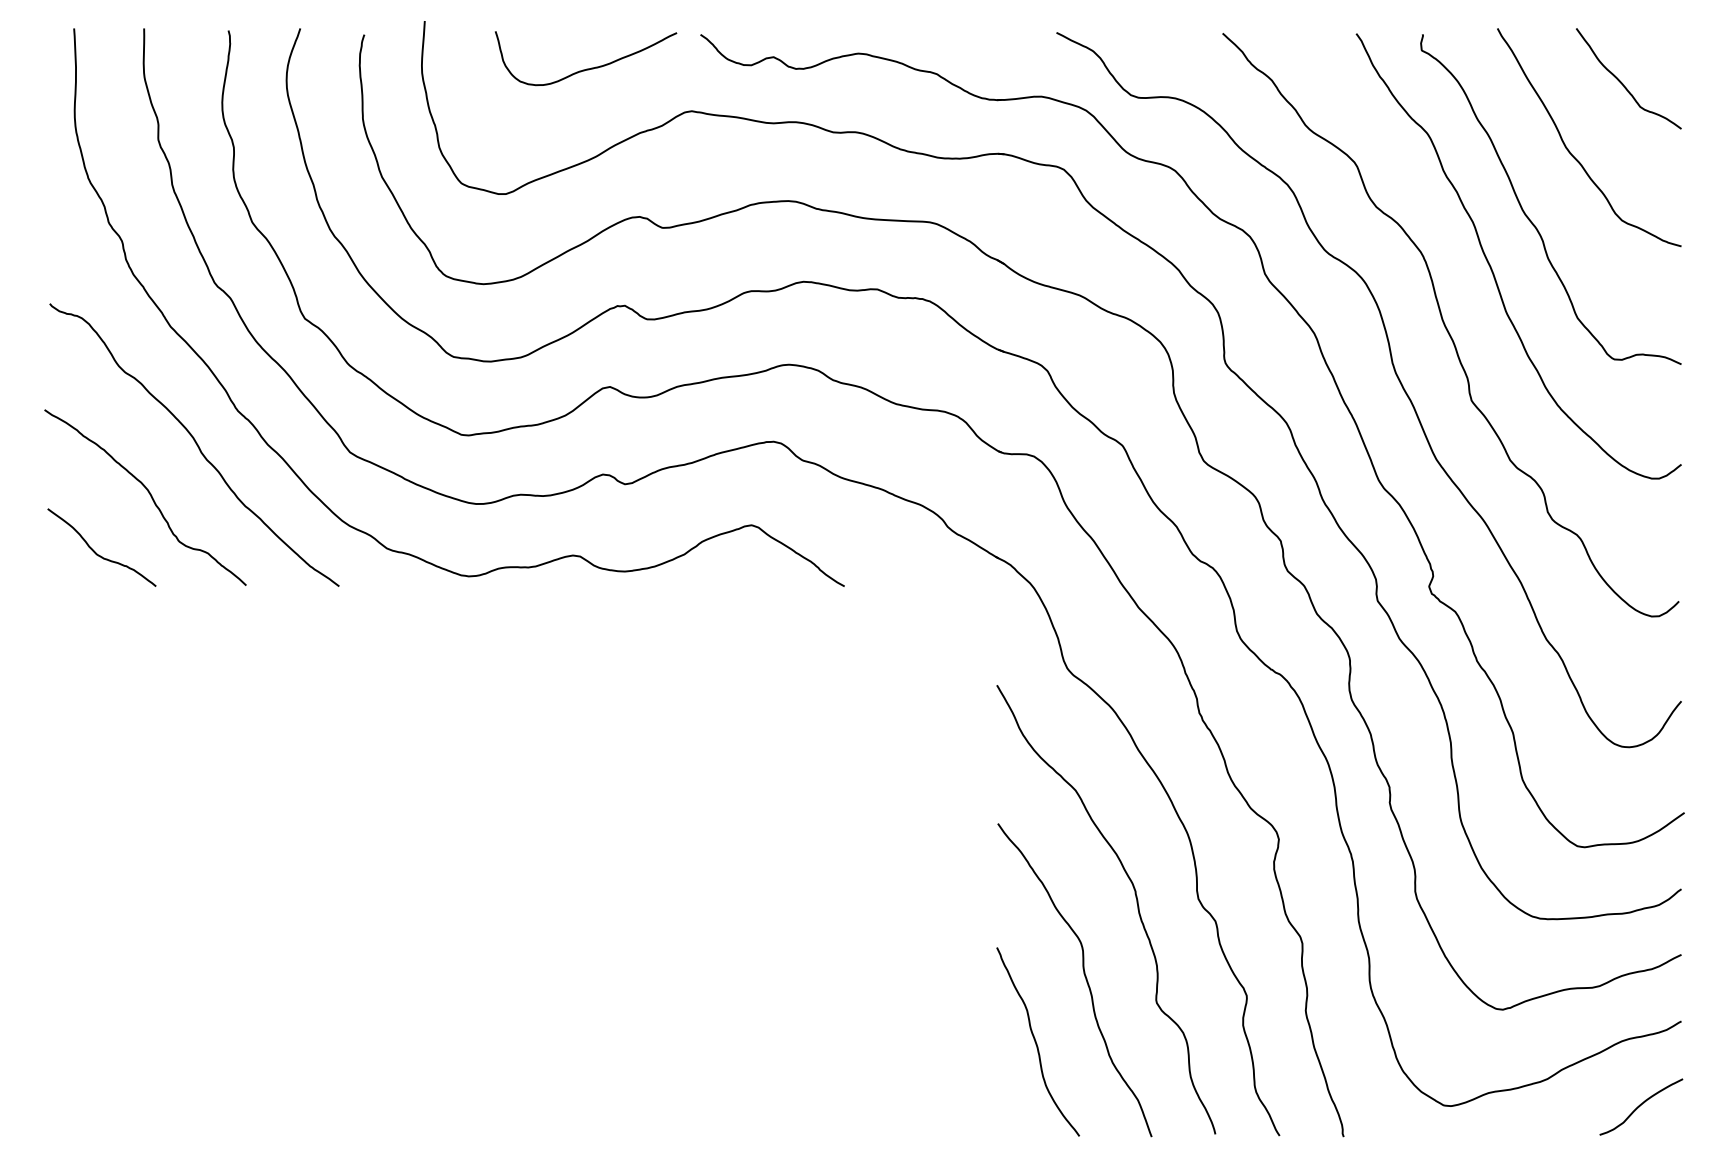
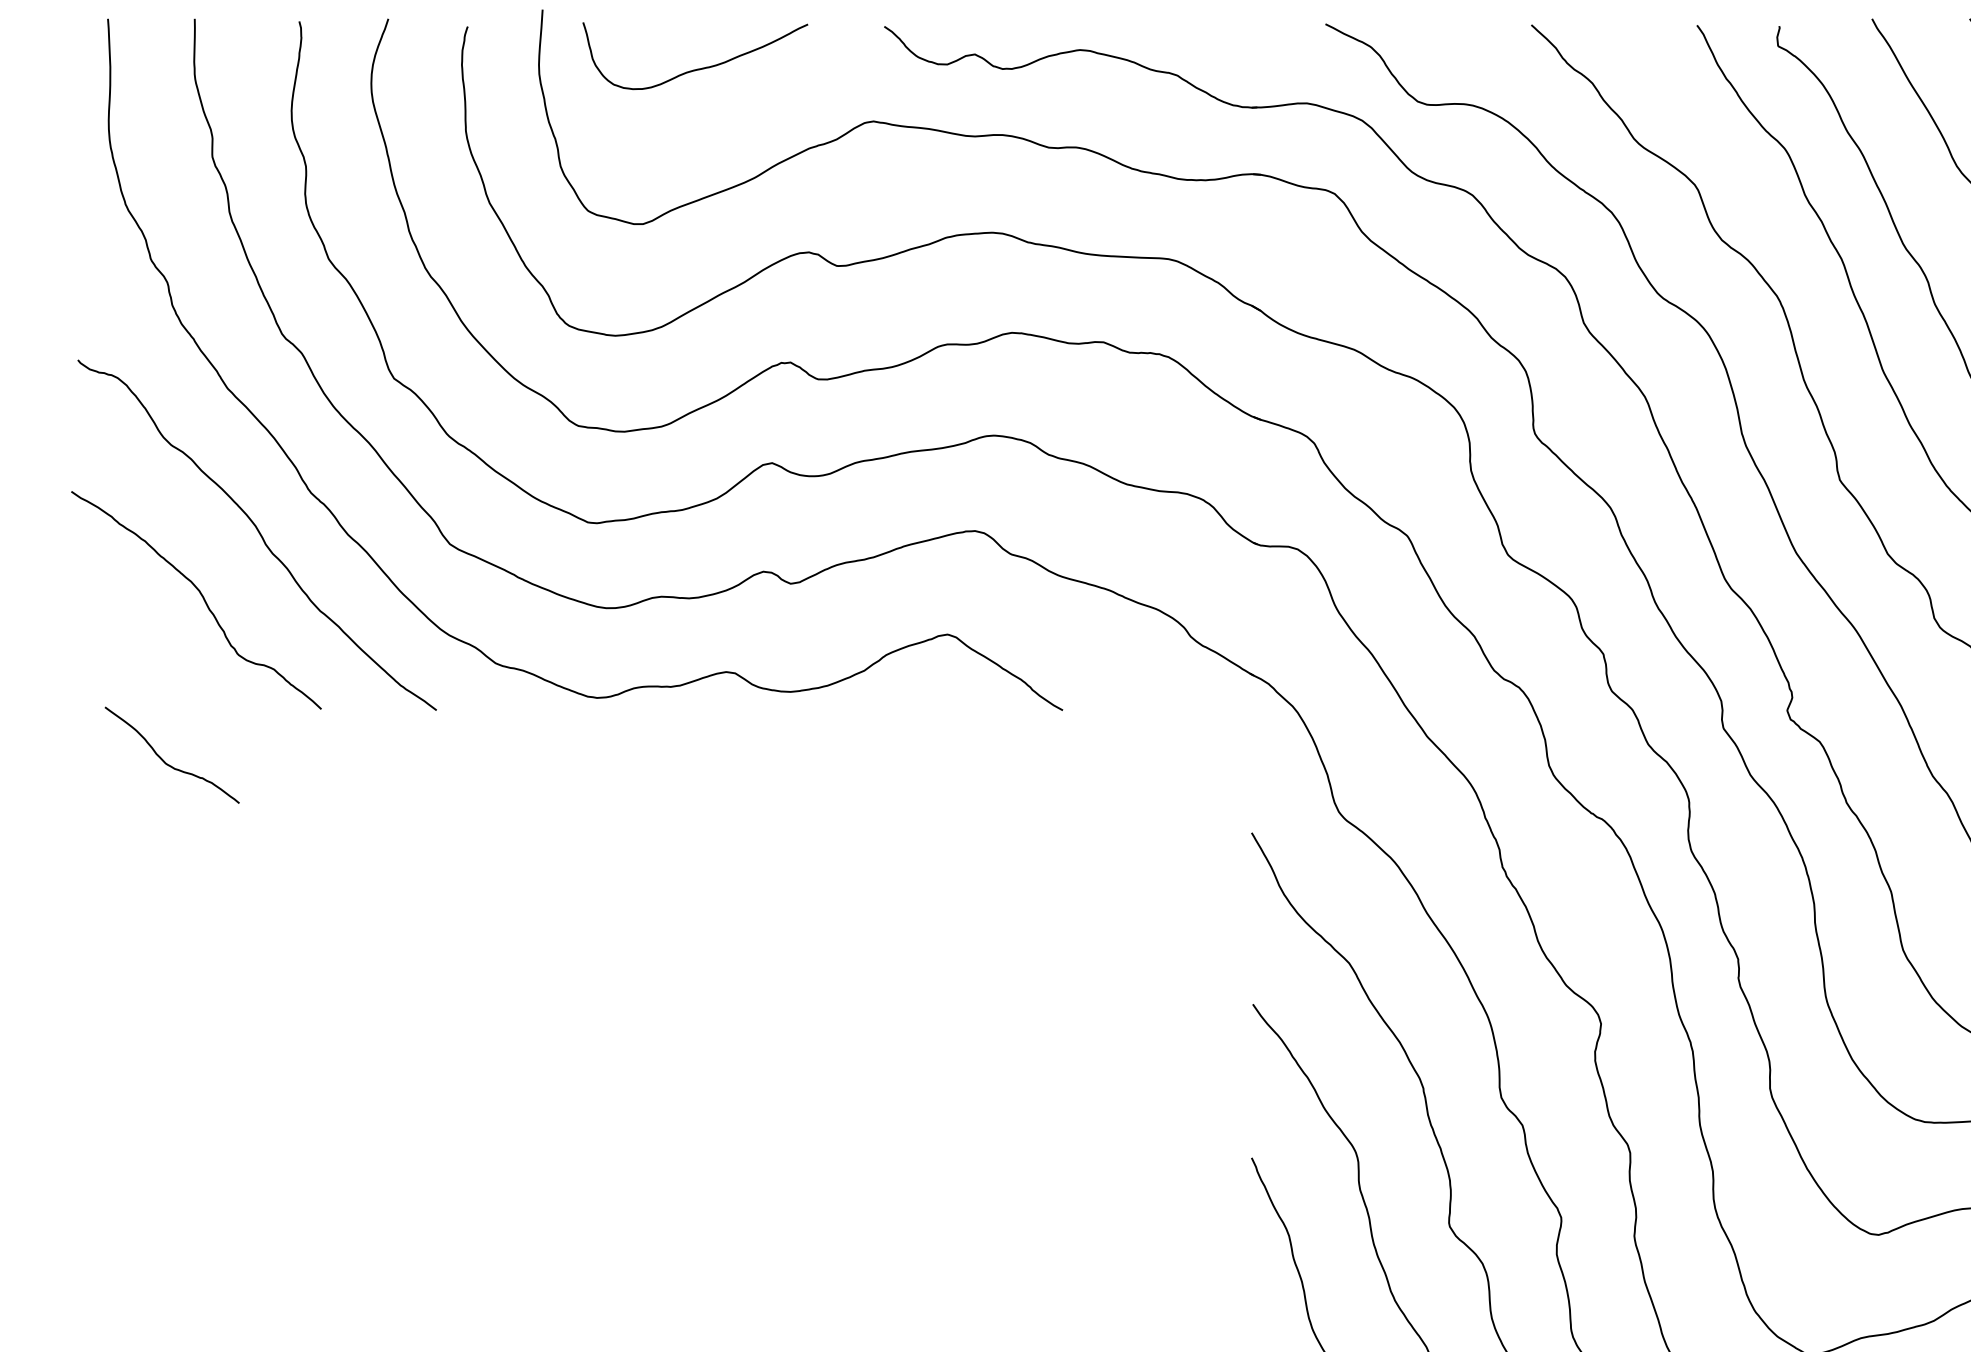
curve: (586, 68) -> (695, 68), moved
curve: (96, 552) -> (165, 761), moved

